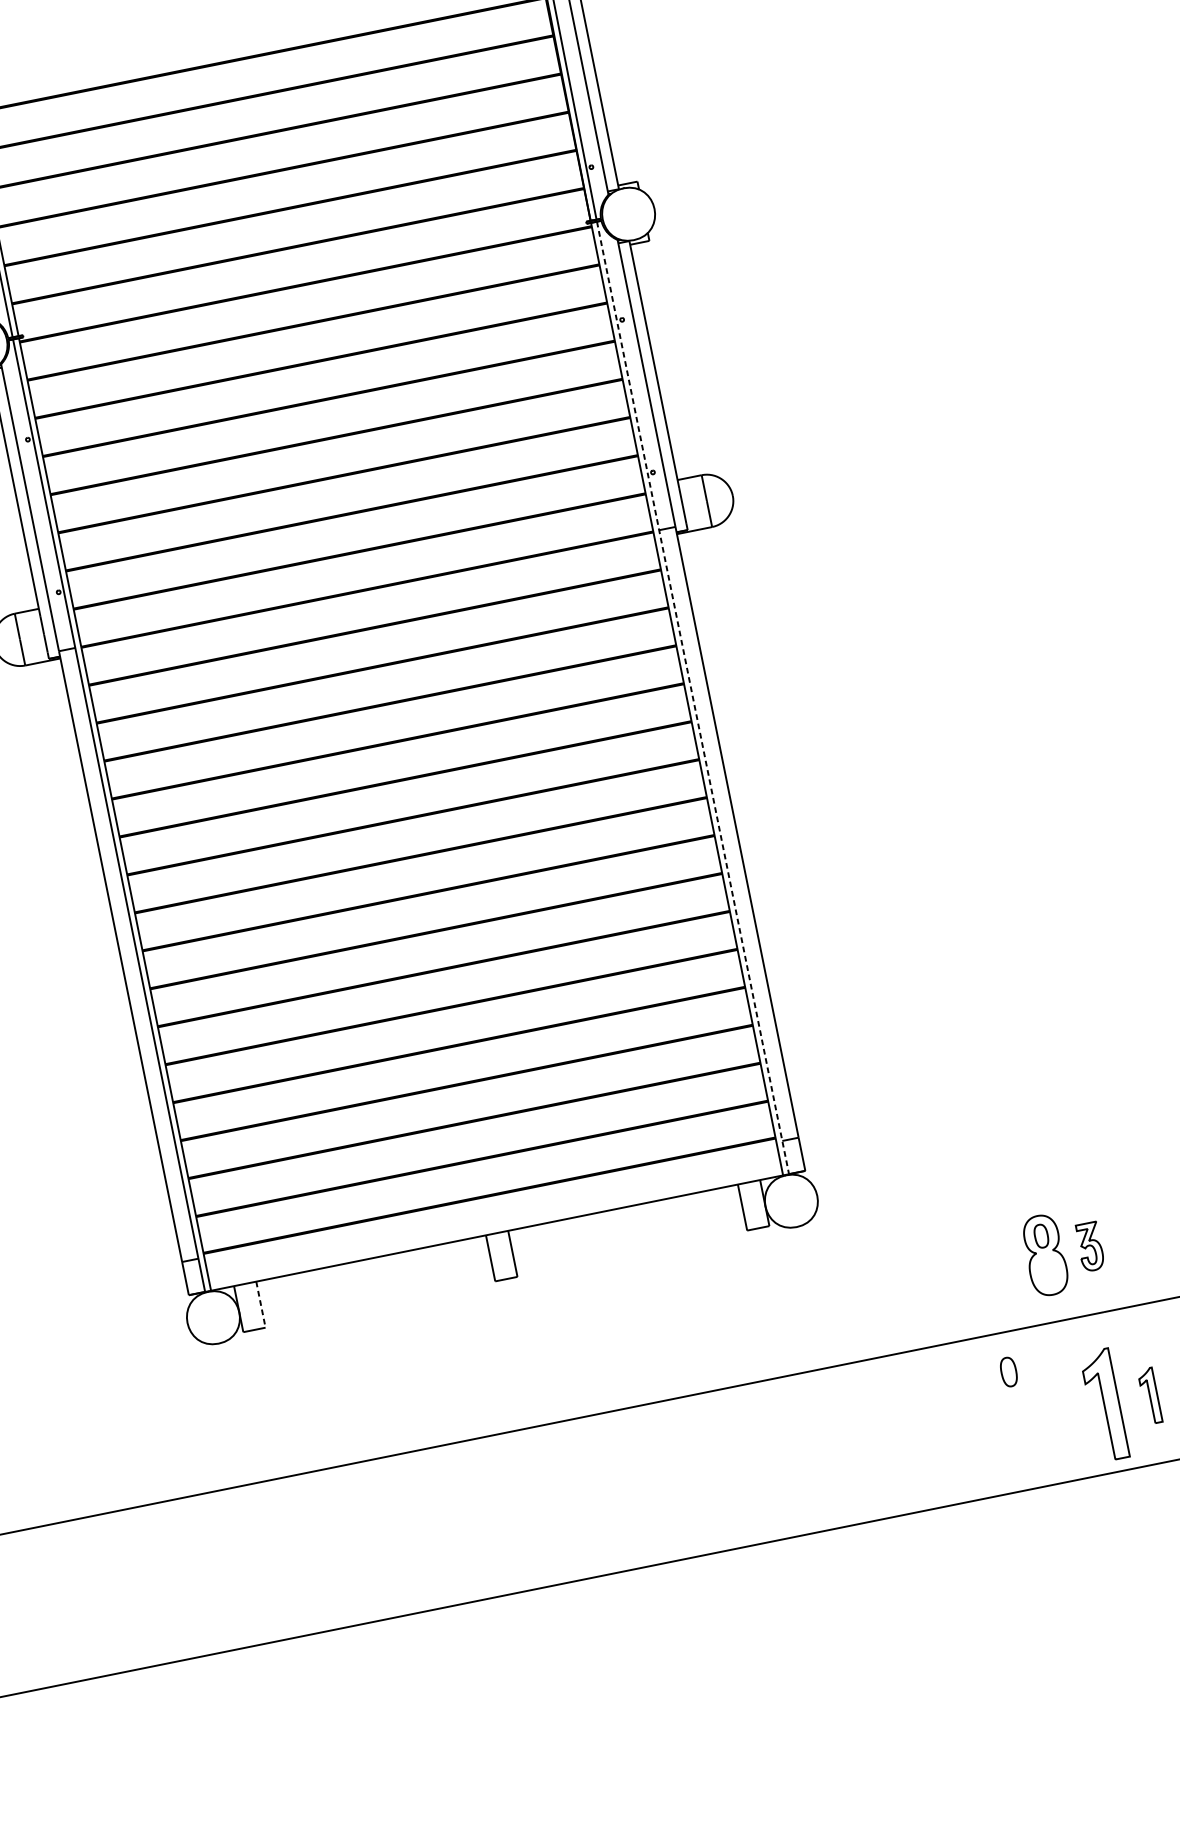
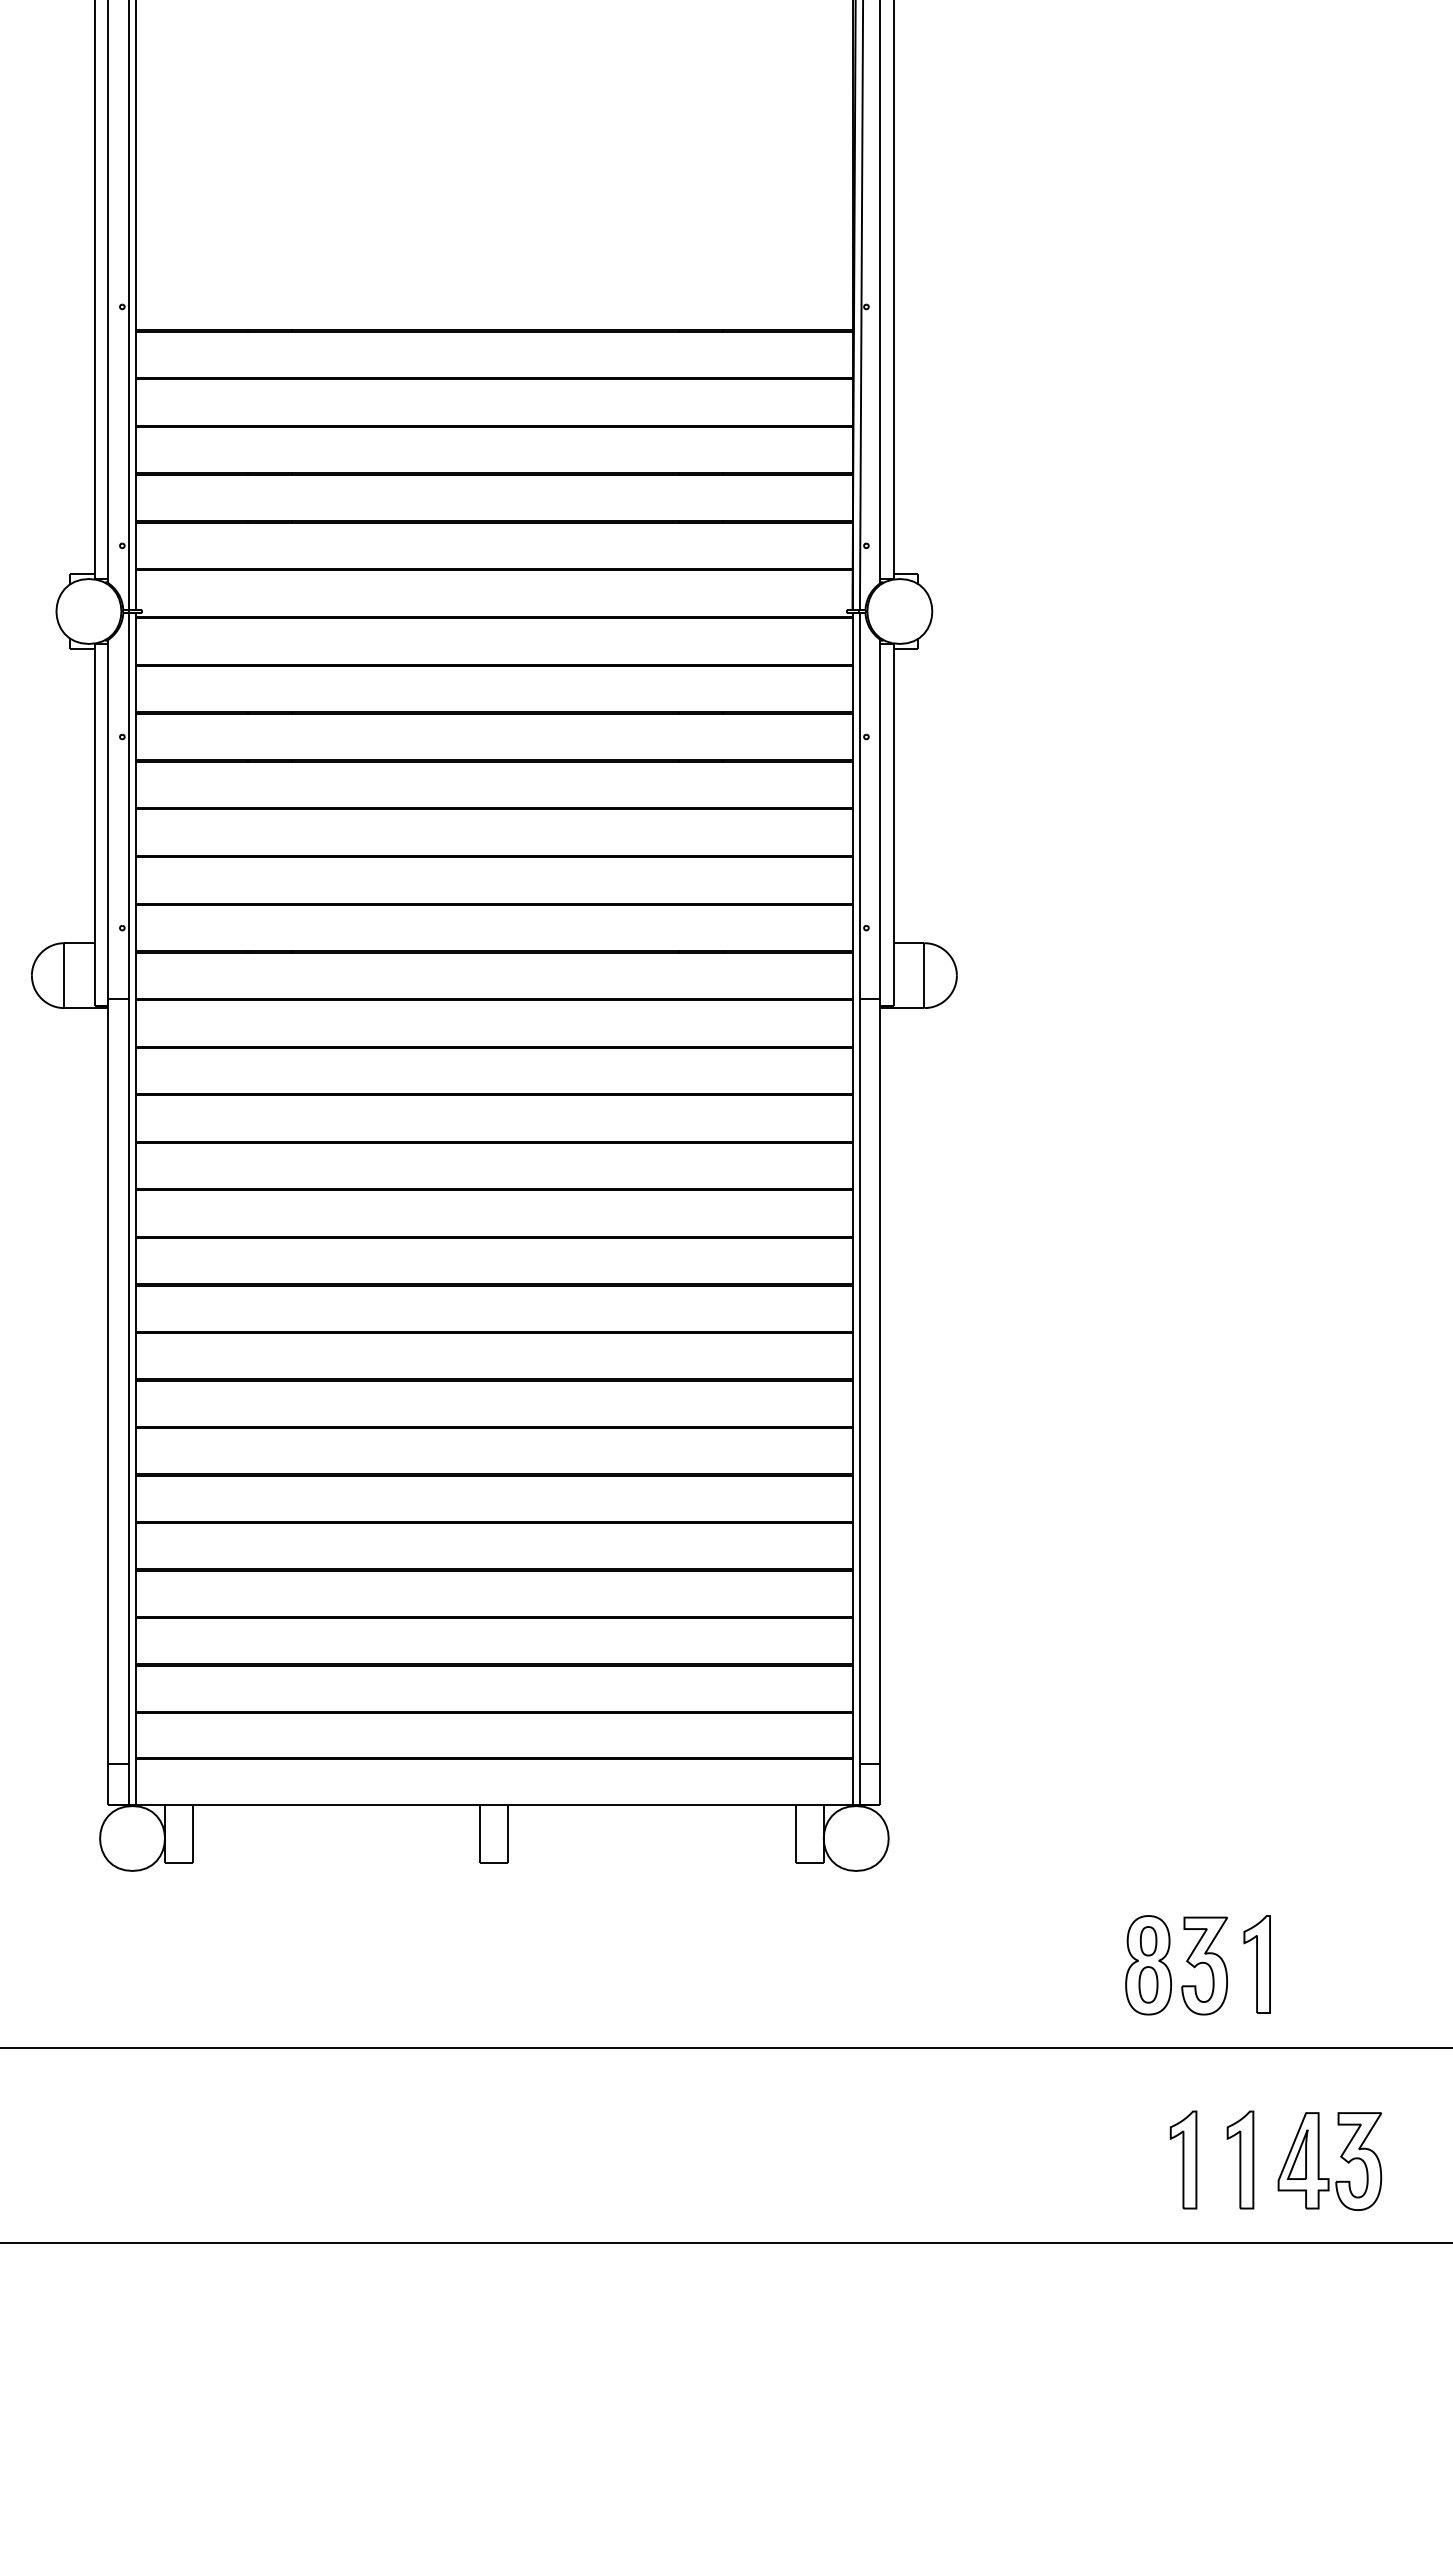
line: (692, 698) -> (859, 1209), dashed -> solid
part: (1131, 1237) -> (1256, 1964), added
part: (1089, 1246) -> (1204, 1965), size x1.67
line: (260, 1304) -> (192, 1834), dashed -> solid
part: (1008, 1371) -> (1148, 1984), moved
part: (1149, 1395) -> (1240, 2159), size x1.43
part: (1104, 1404) -> (1183, 2159), size x0.71

